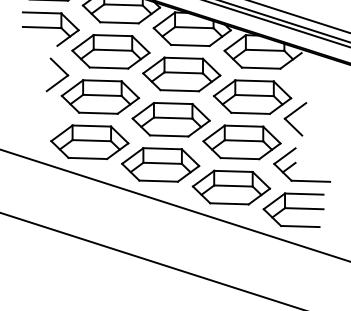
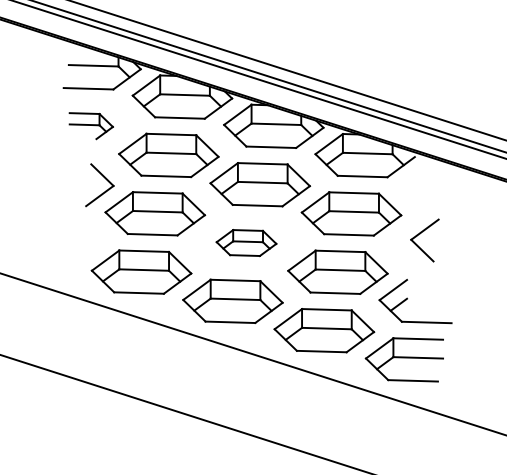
part: (51, 28) -> (91, 125), size x0.6
part: (292, 114) -> (420, 234), moved
part: (171, 119) -> (246, 242), size x0.6

